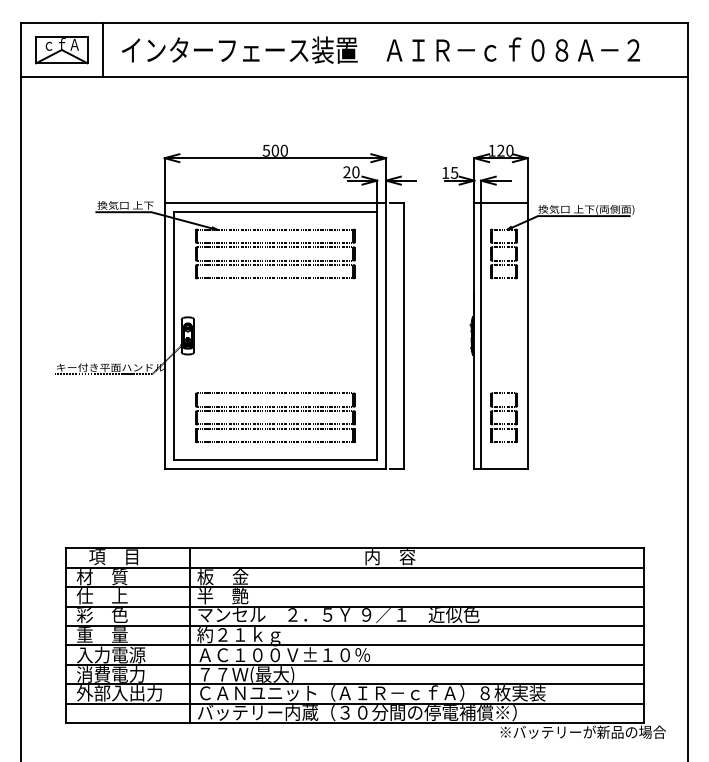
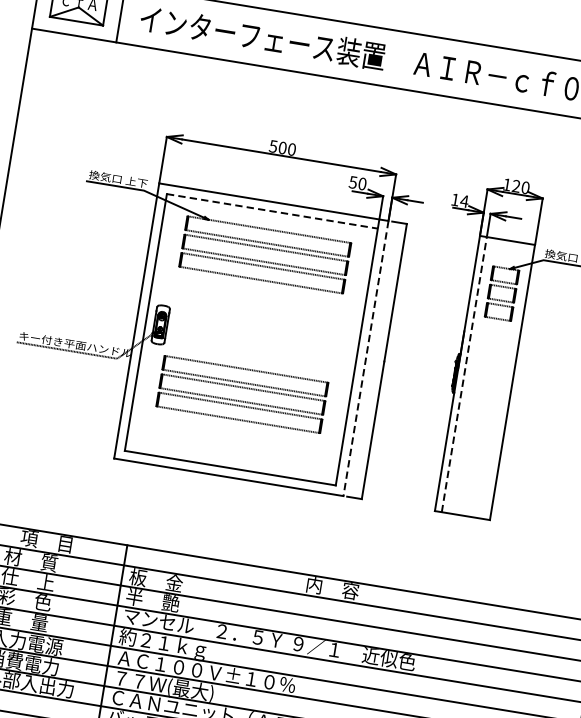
text: (346, 172) -> (352, 182), 20 -> 50
text: (454, 172) -> (464, 200), 15 -> 14
line: (275, 211) -> (272, 210), solid -> dashed
line: (386, 335) -> (366, 358), solid -> dashed
line: (481, 335) -> (464, 374), solid -> dashed
part: (274, 411) -> (242, 387), moved
part: (502, 411) -> (473, 456), removed

